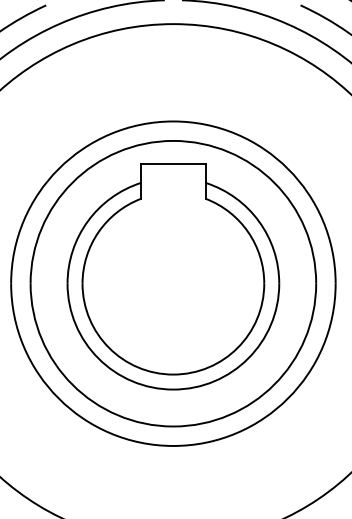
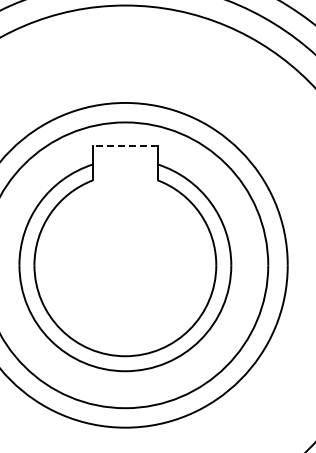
line: (172, 164) -> (124, 146), solid -> dashed

